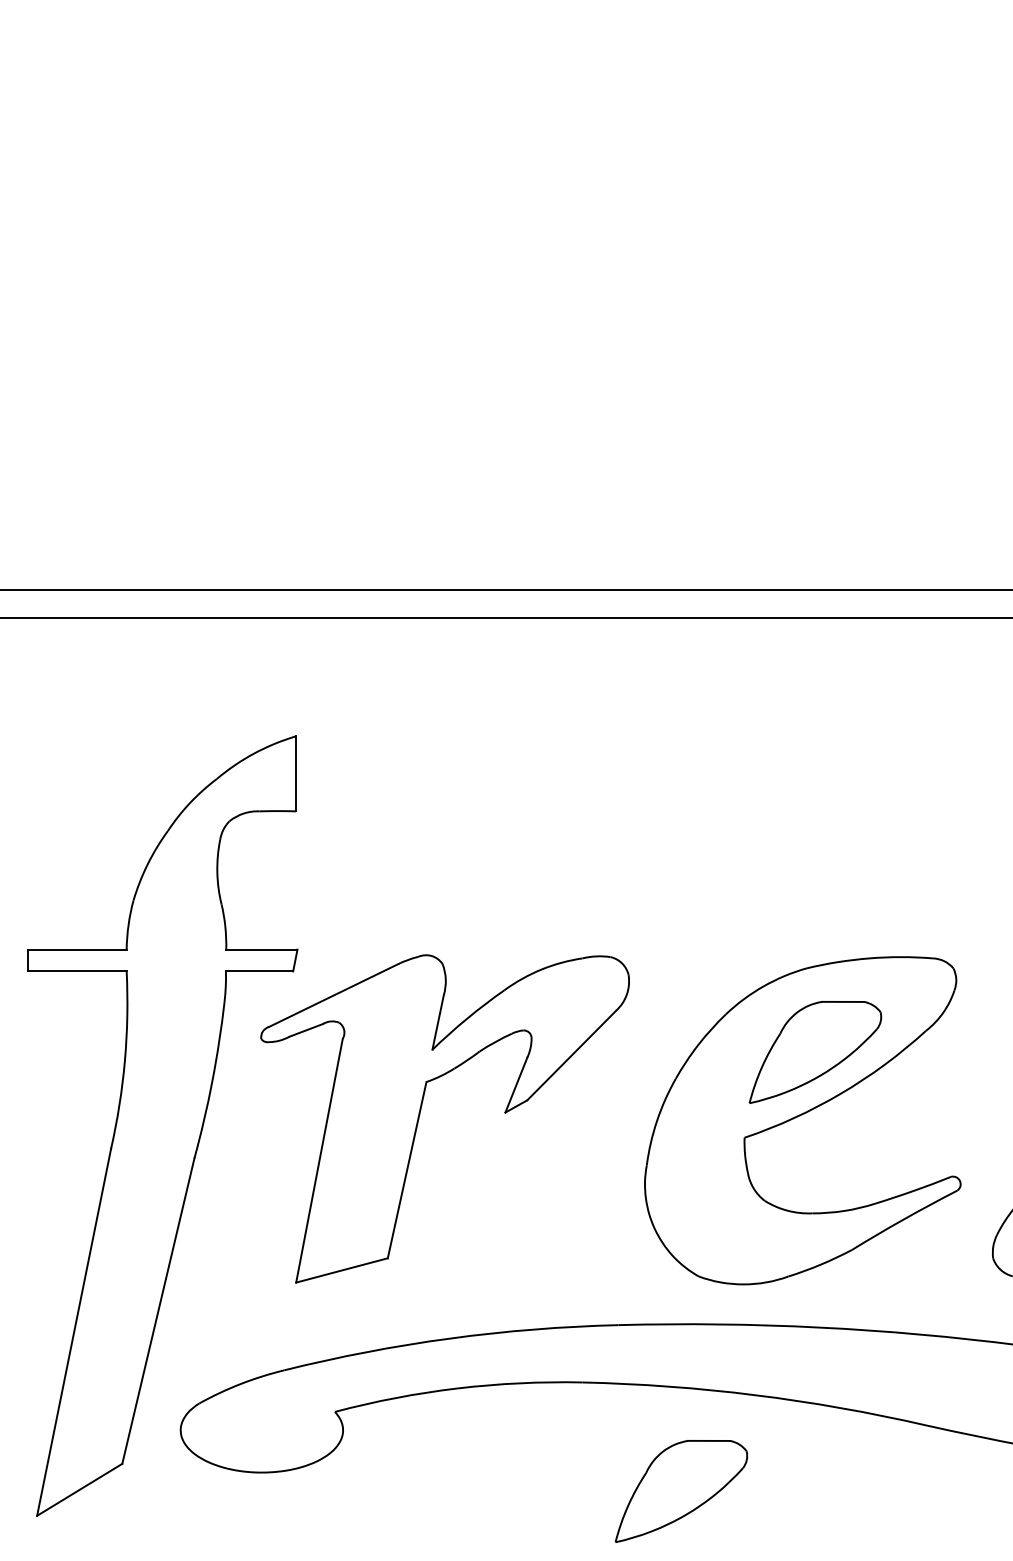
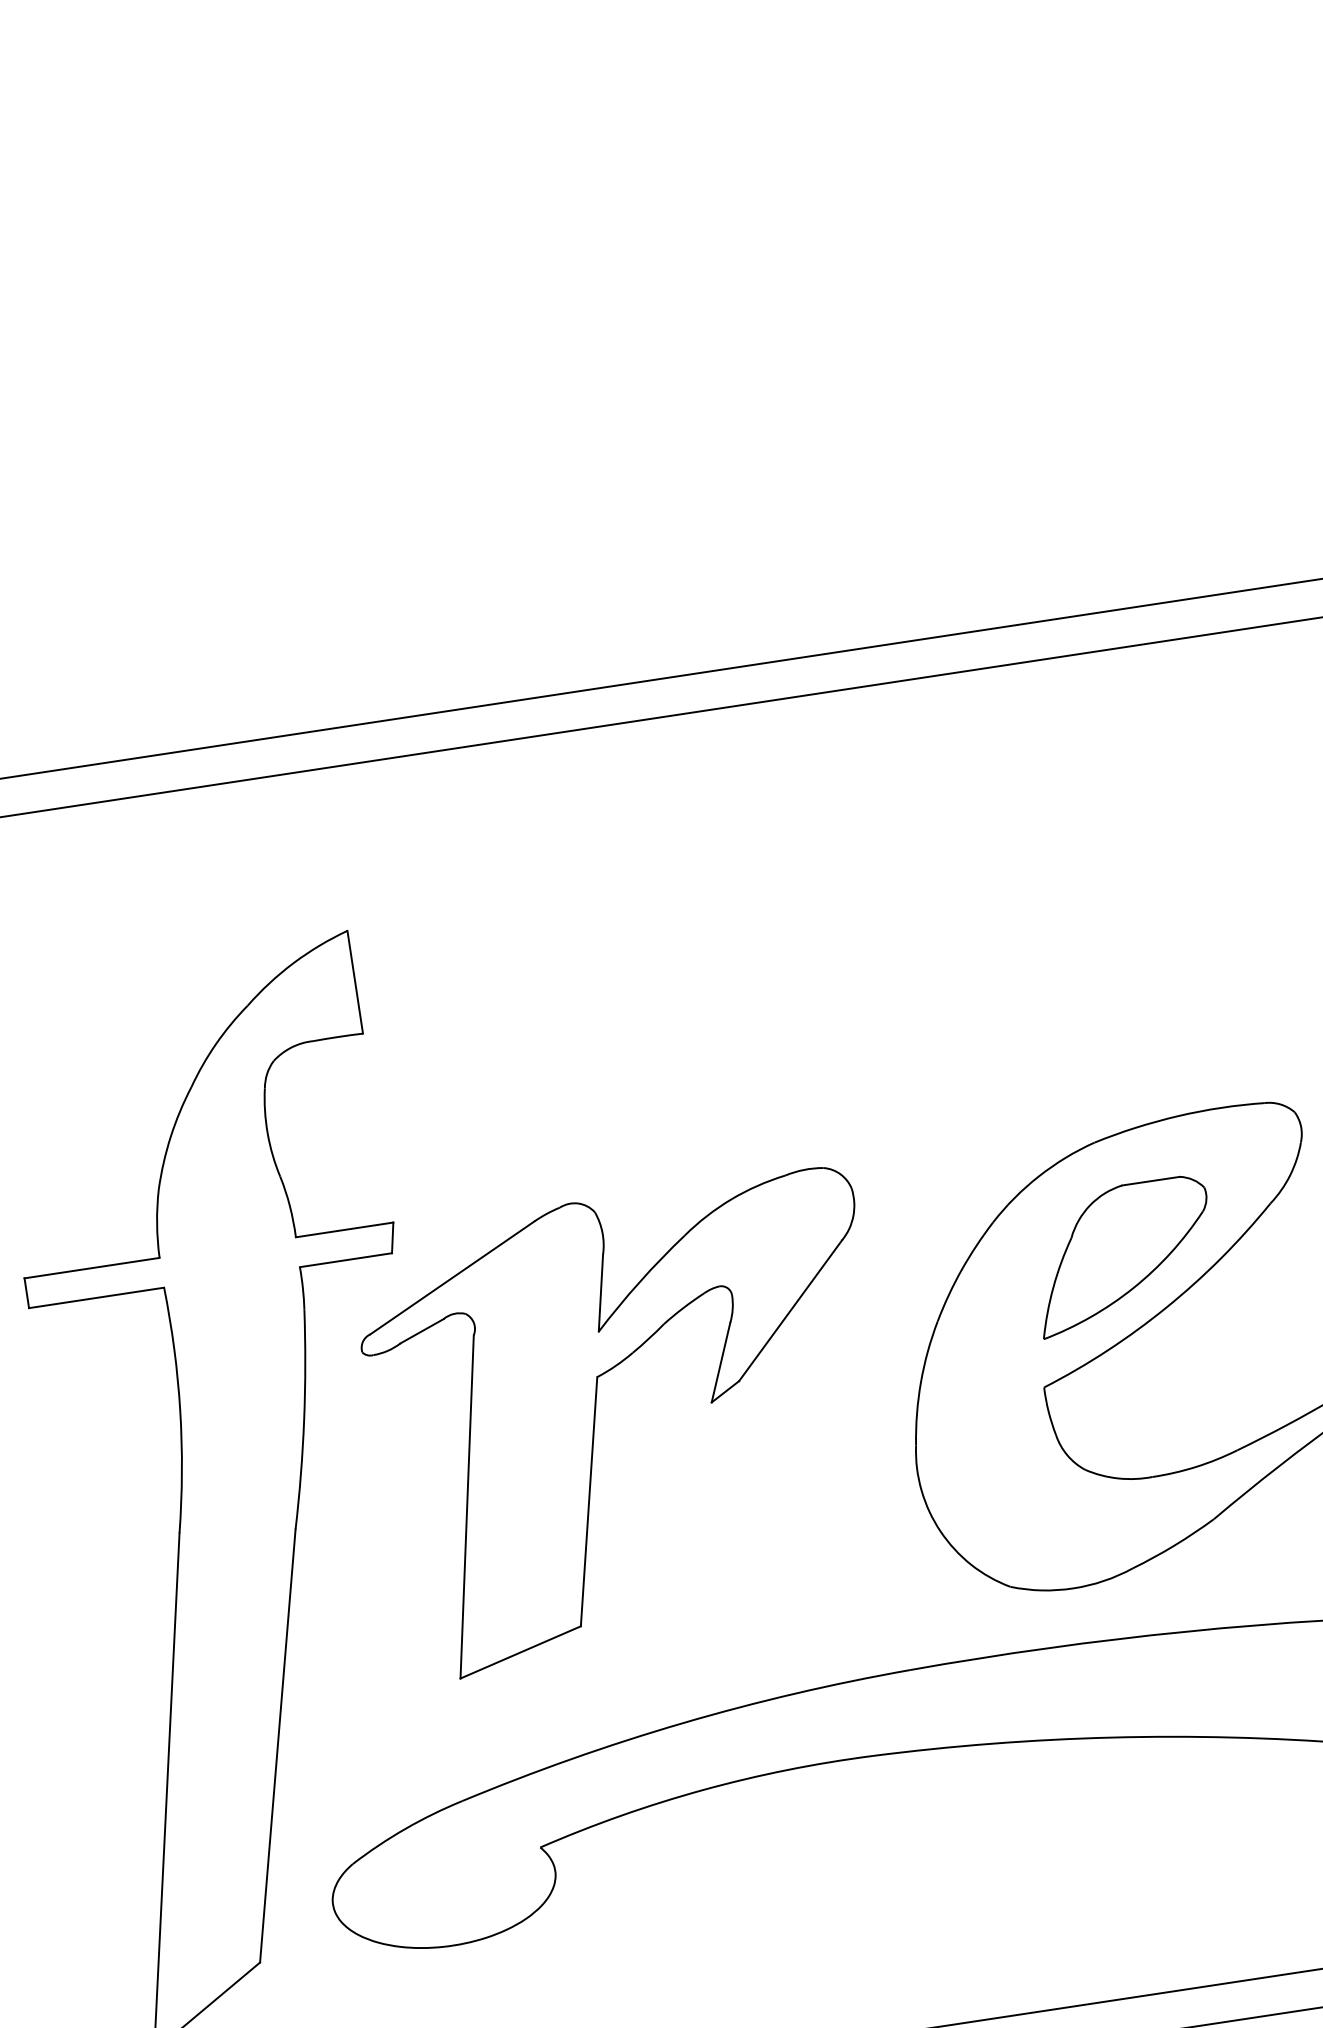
part: (681, 1491) -> (1031, 1884), removed

